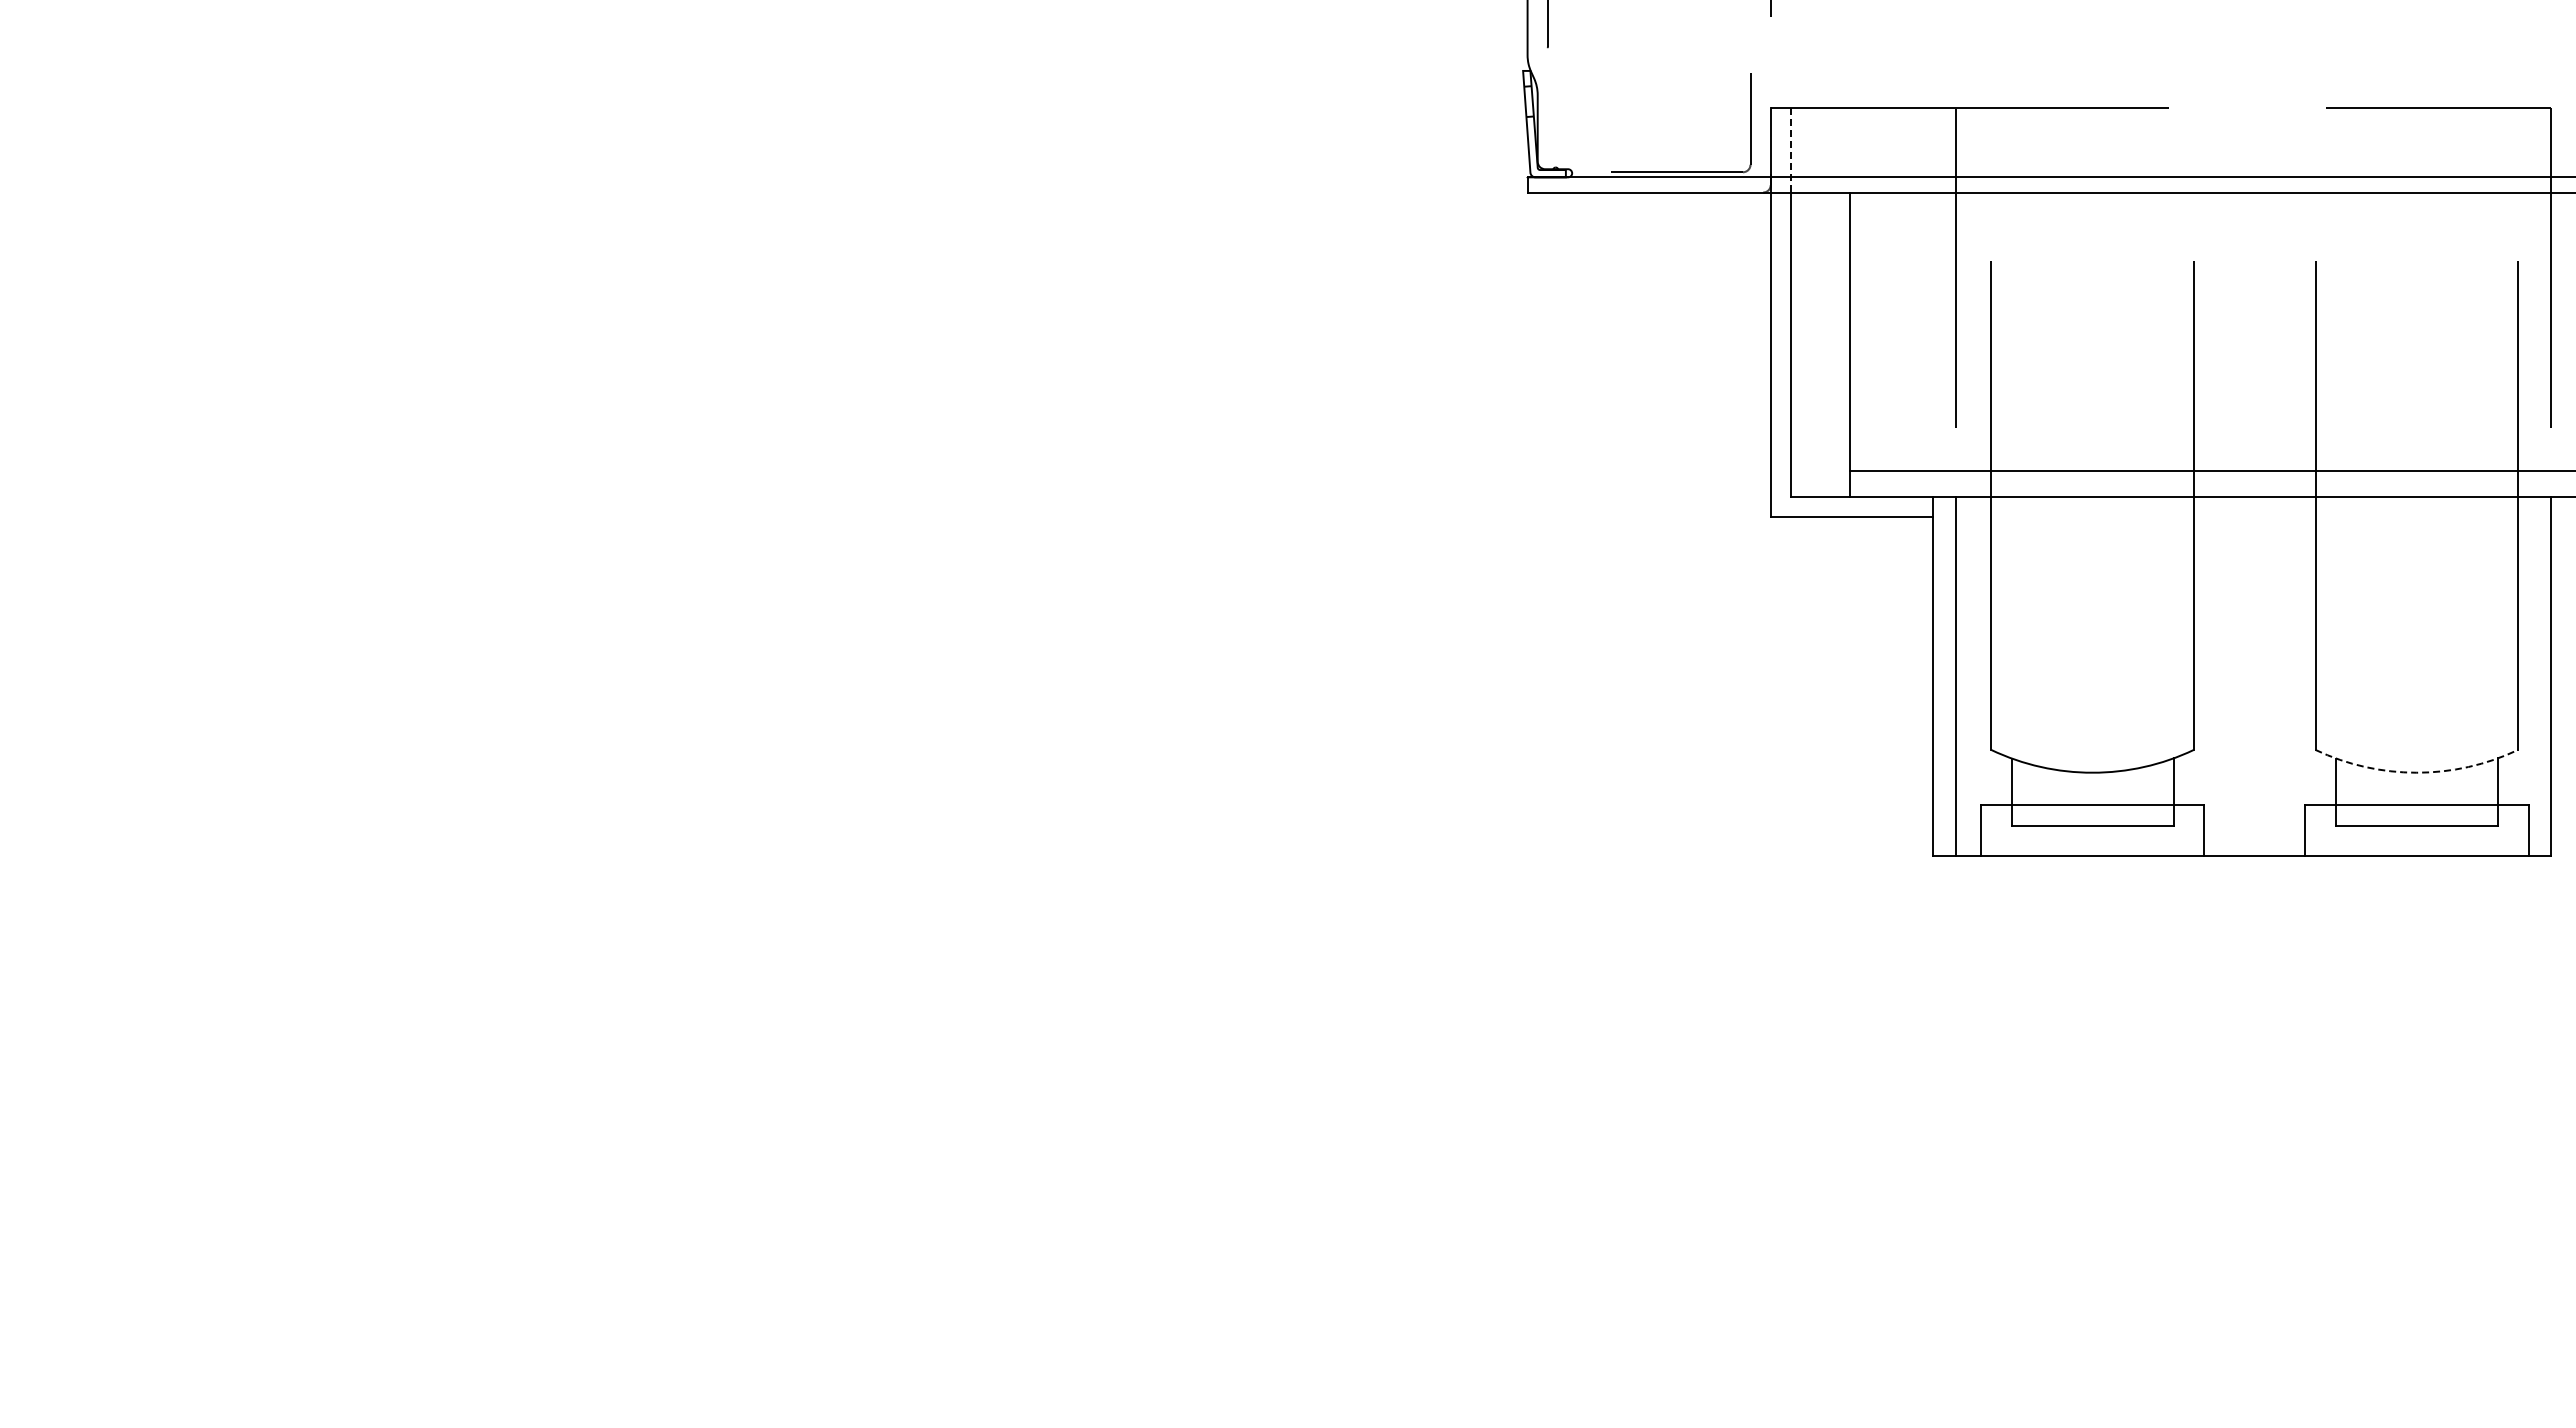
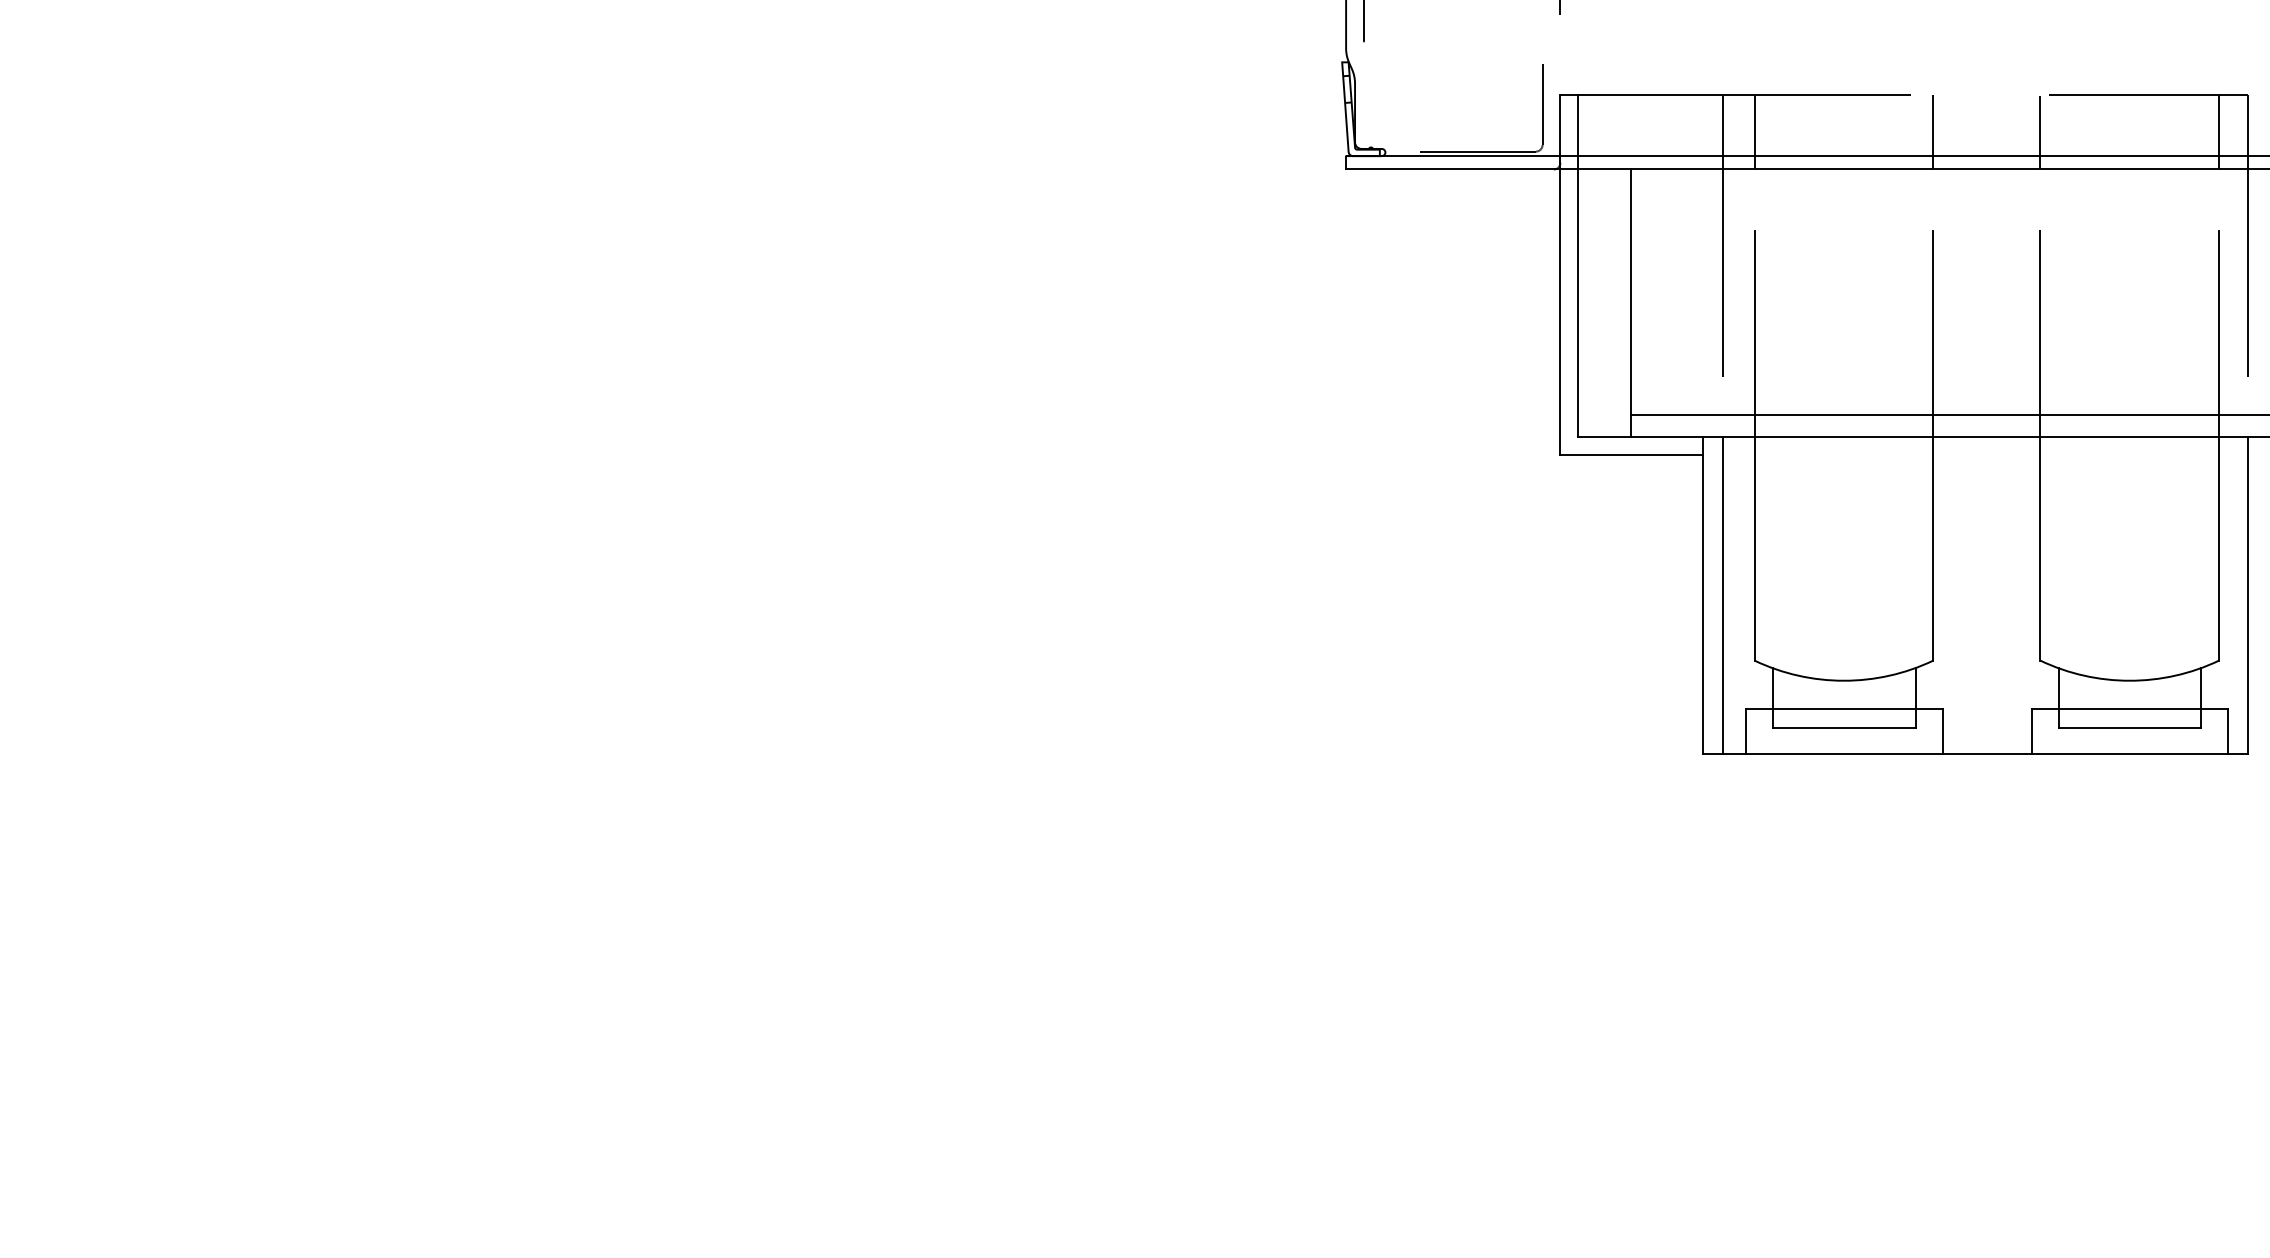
line: (1791, 150) -> (1578, 132), dashed -> solid
line: (1991, 150) -> (1754, 132), added
line: (2193, 150) -> (1932, 132), added
line: (2315, 150) -> (2040, 132), added
line: (2518, 150) -> (2219, 132), added
arc: (2416, 772) -> (2129, 680), dashed -> solid

